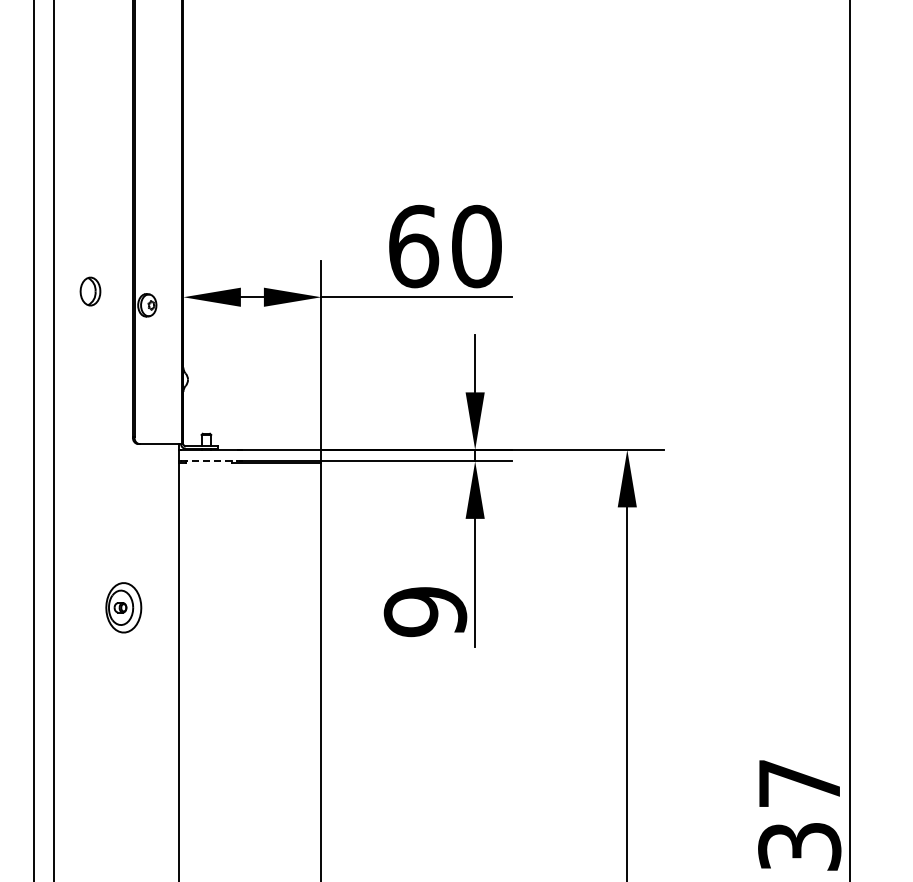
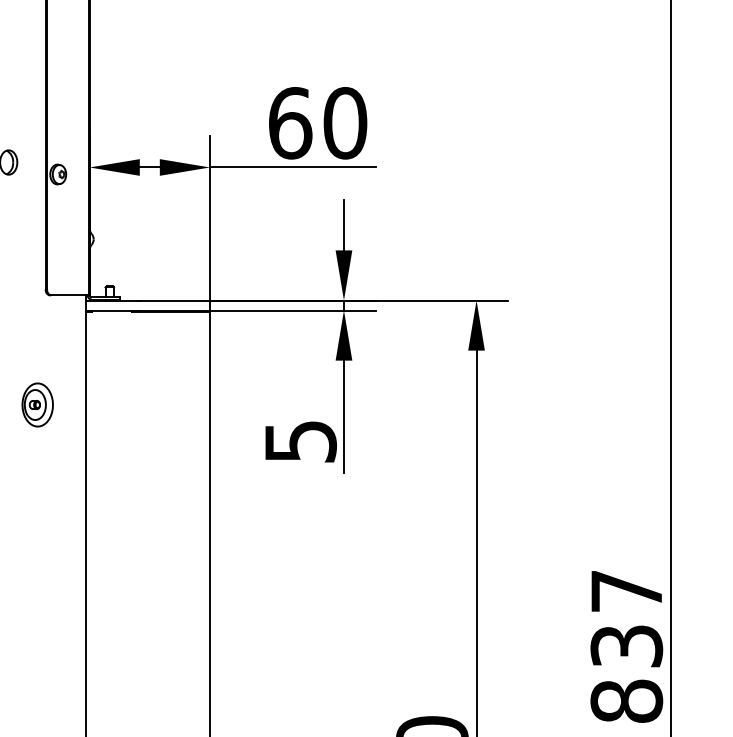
line: (209, 461) -> (112, 310), dashed -> solid
part: (123, 607) -> (37, 404), moved
text: (425, 612) -> (300, 442), 9 -> 5

